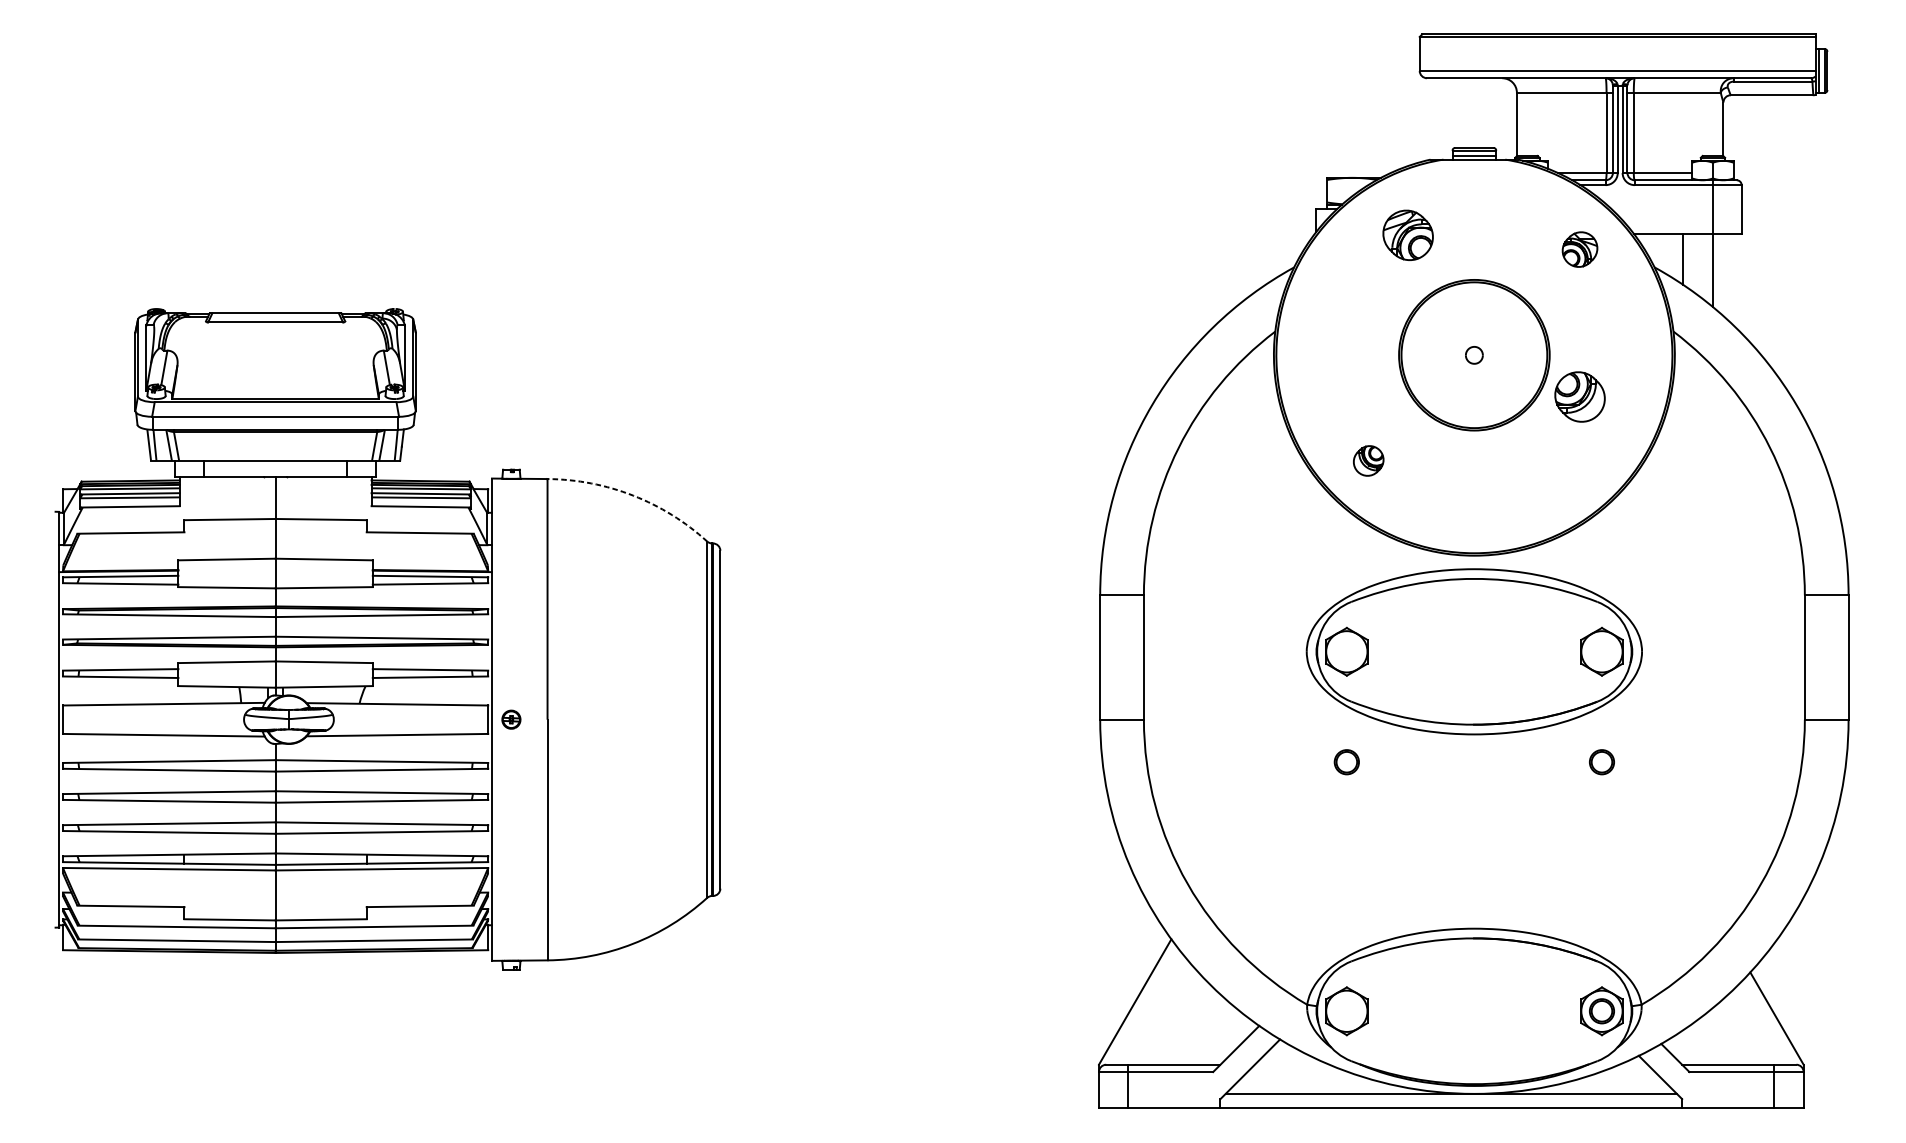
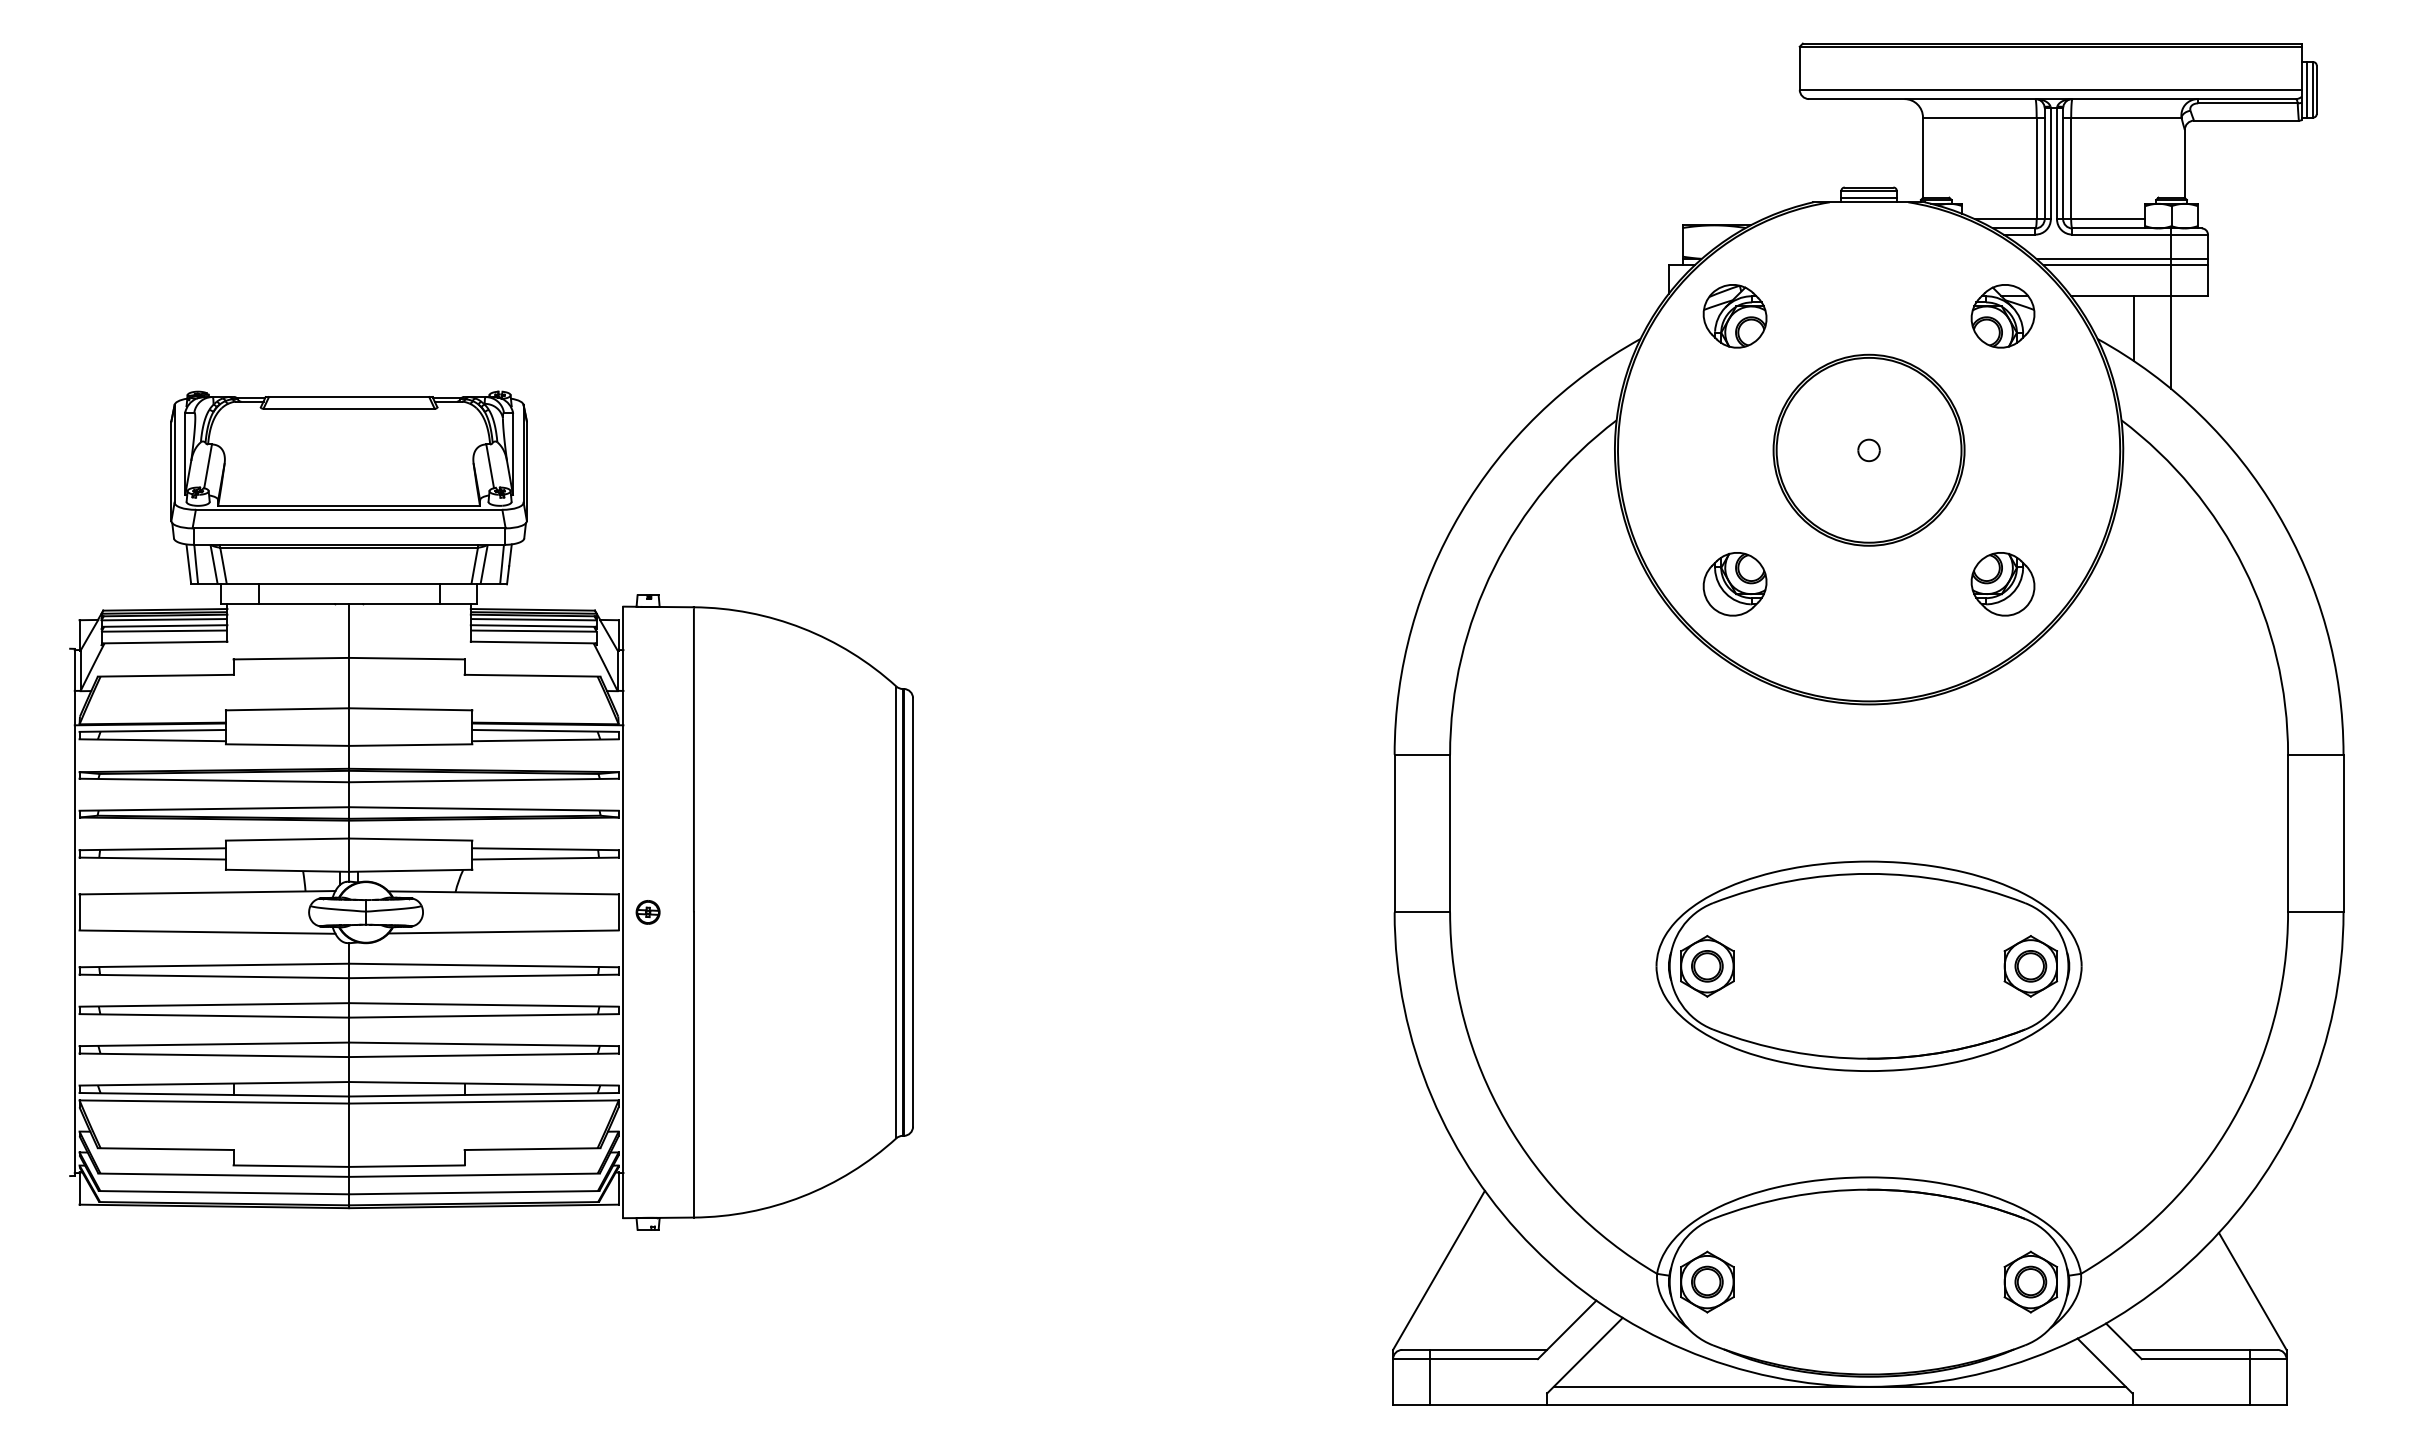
line: (1673, 204) -> (2121, 259), added
line: (1676, 209) -> (2125, 265), added
part: (1407, 235) -> (1734, 316), moved
part: (1579, 249) -> (2002, 316), size x1.43
part: (1579, 397) -> (2002, 584), moved
part: (1368, 461) -> (1734, 584), size x1.67
arc: (633, 495) -> (802, 628), dashed -> solid
part: (1473, 651) -> (1868, 965), moved
part: (1346, 1010) -> (1707, 1281), added

